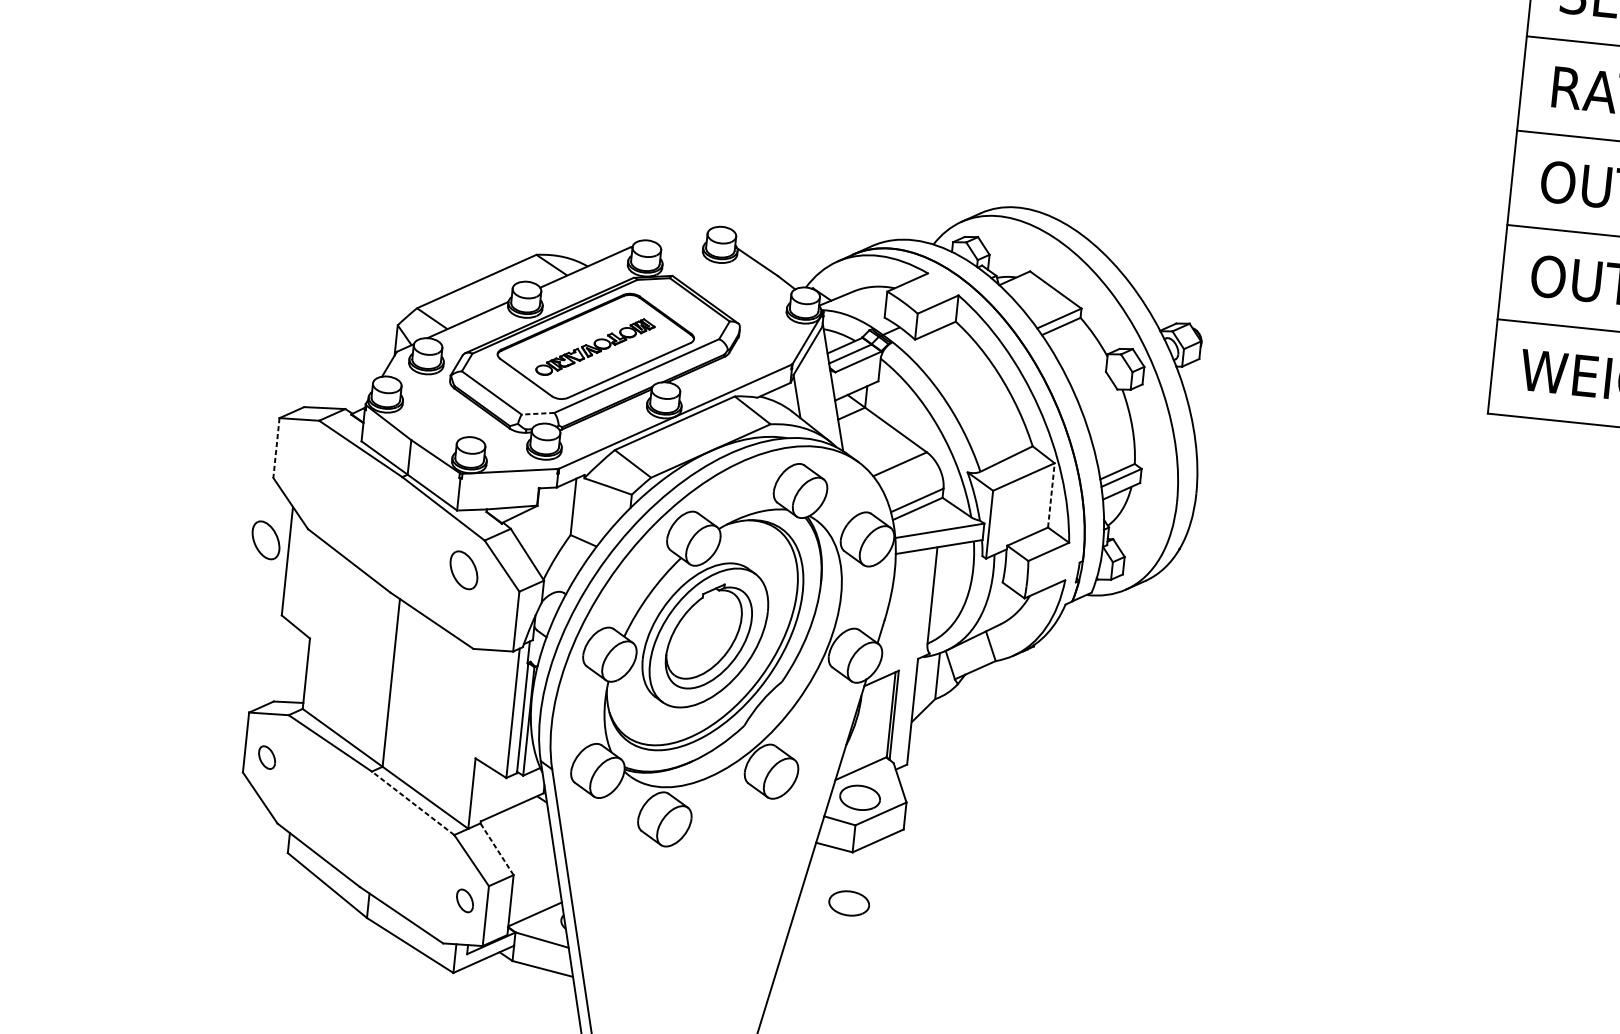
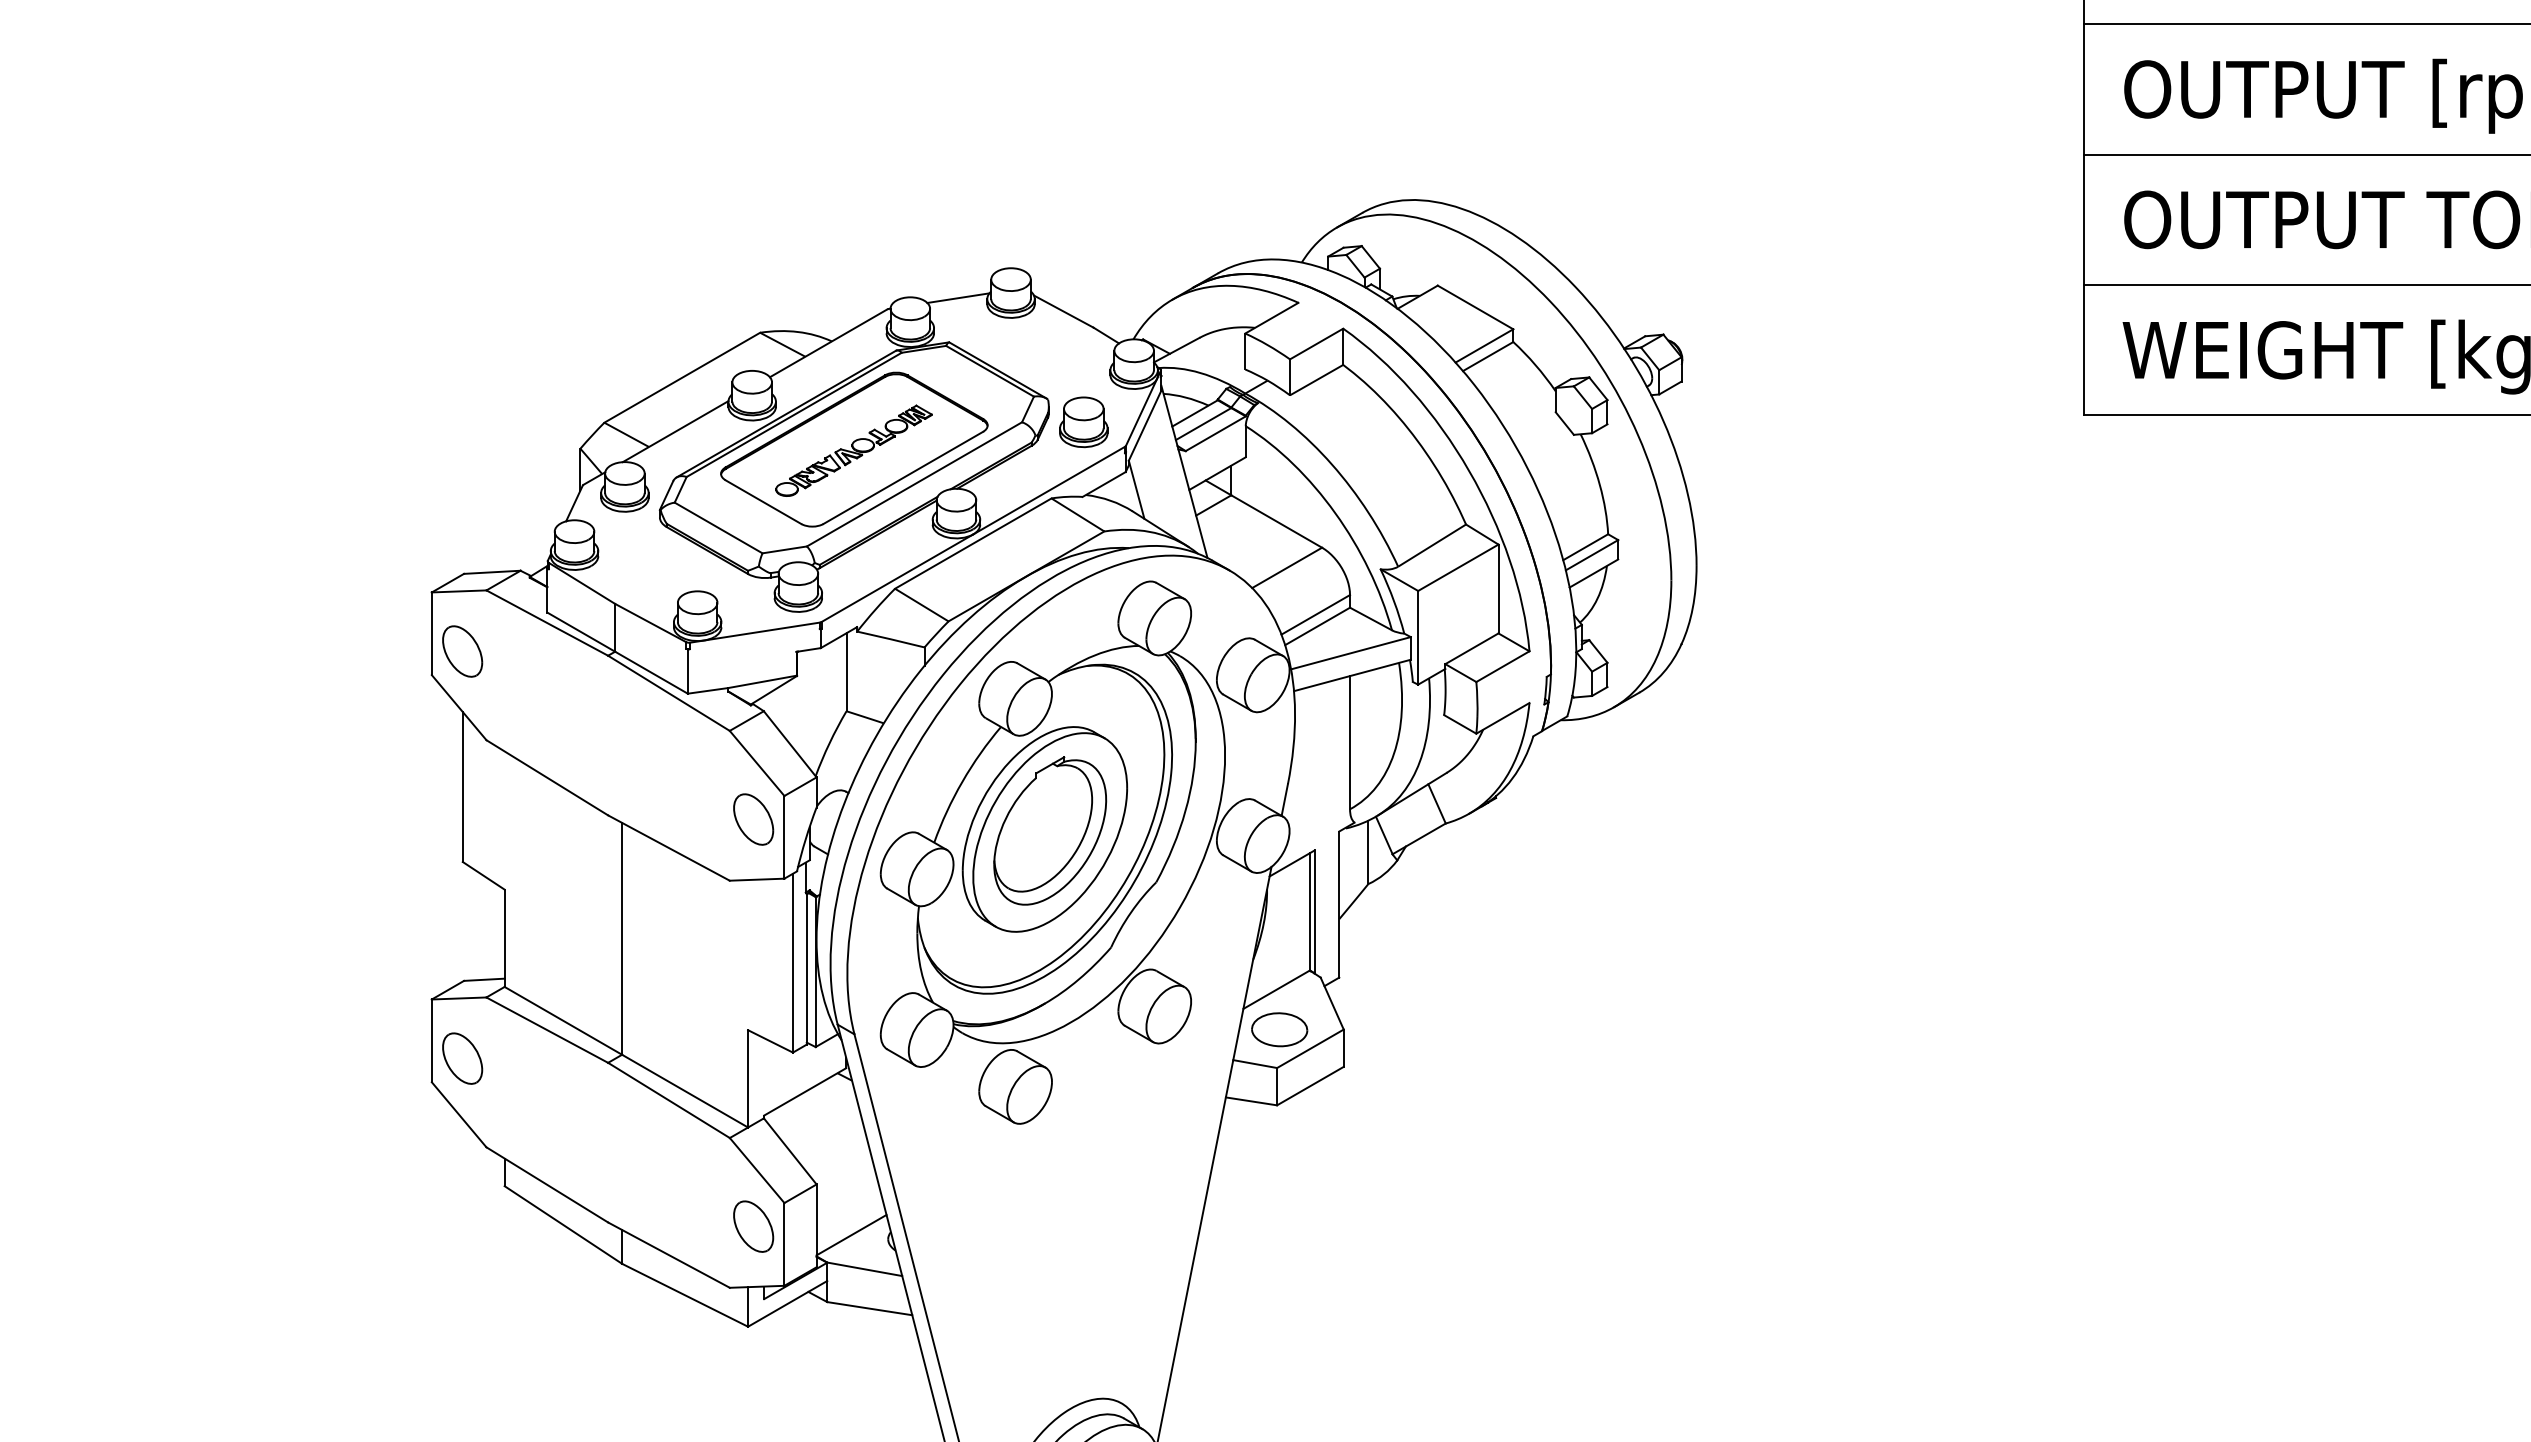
line: (682, 244) -> (958, 297), added
part: (763, 343) -> (1083, 422), added
line: (537, 413) -> (784, 549), dashed -> solid
line: (276, 448) -> (431, 634), dashed -> solid
line: (1051, 495) -> (1498, 588), dashed -> solid
part: (265, 540) -> (462, 651), moved
part: (463, 570) -> (753, 819), moved
part: (266, 757) -> (462, 1058), size x1.67
line: (413, 803) -> (669, 1100), dashed -> solid
line: (496, 849) -> (789, 1151), dashed -> solid
part: (464, 900) -> (753, 1226), size x1.67
part: (849, 903) -> (1279, 1175), removed

